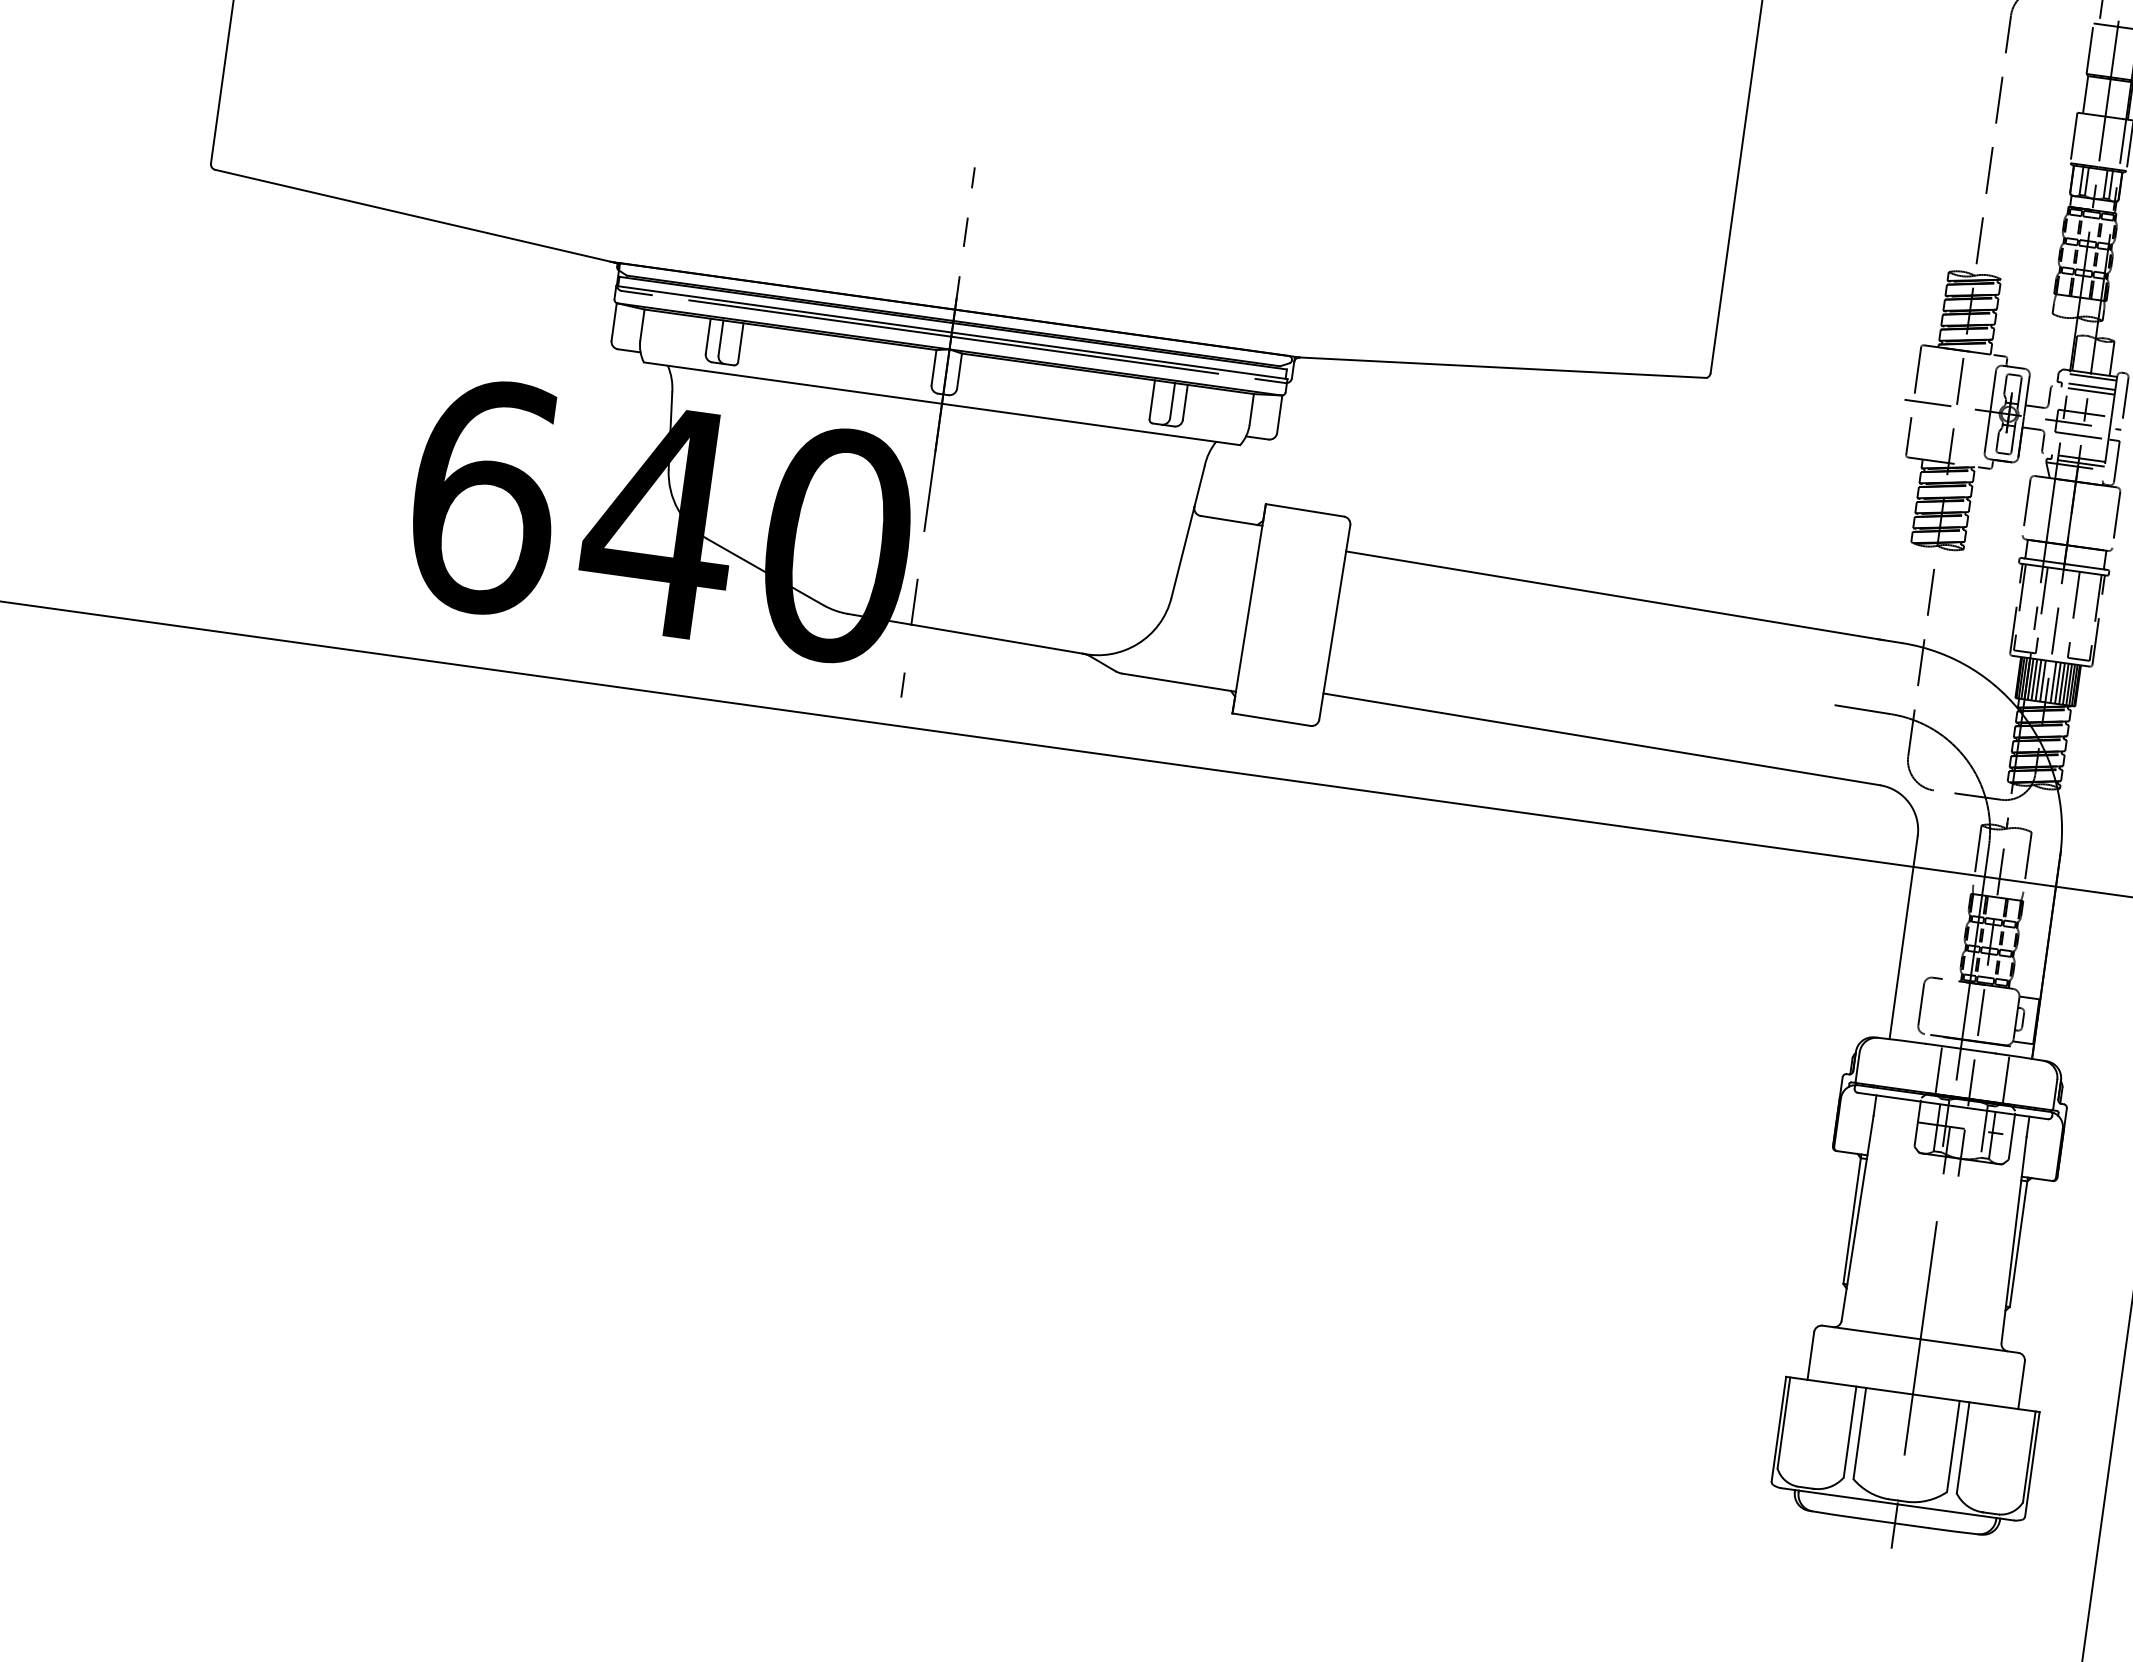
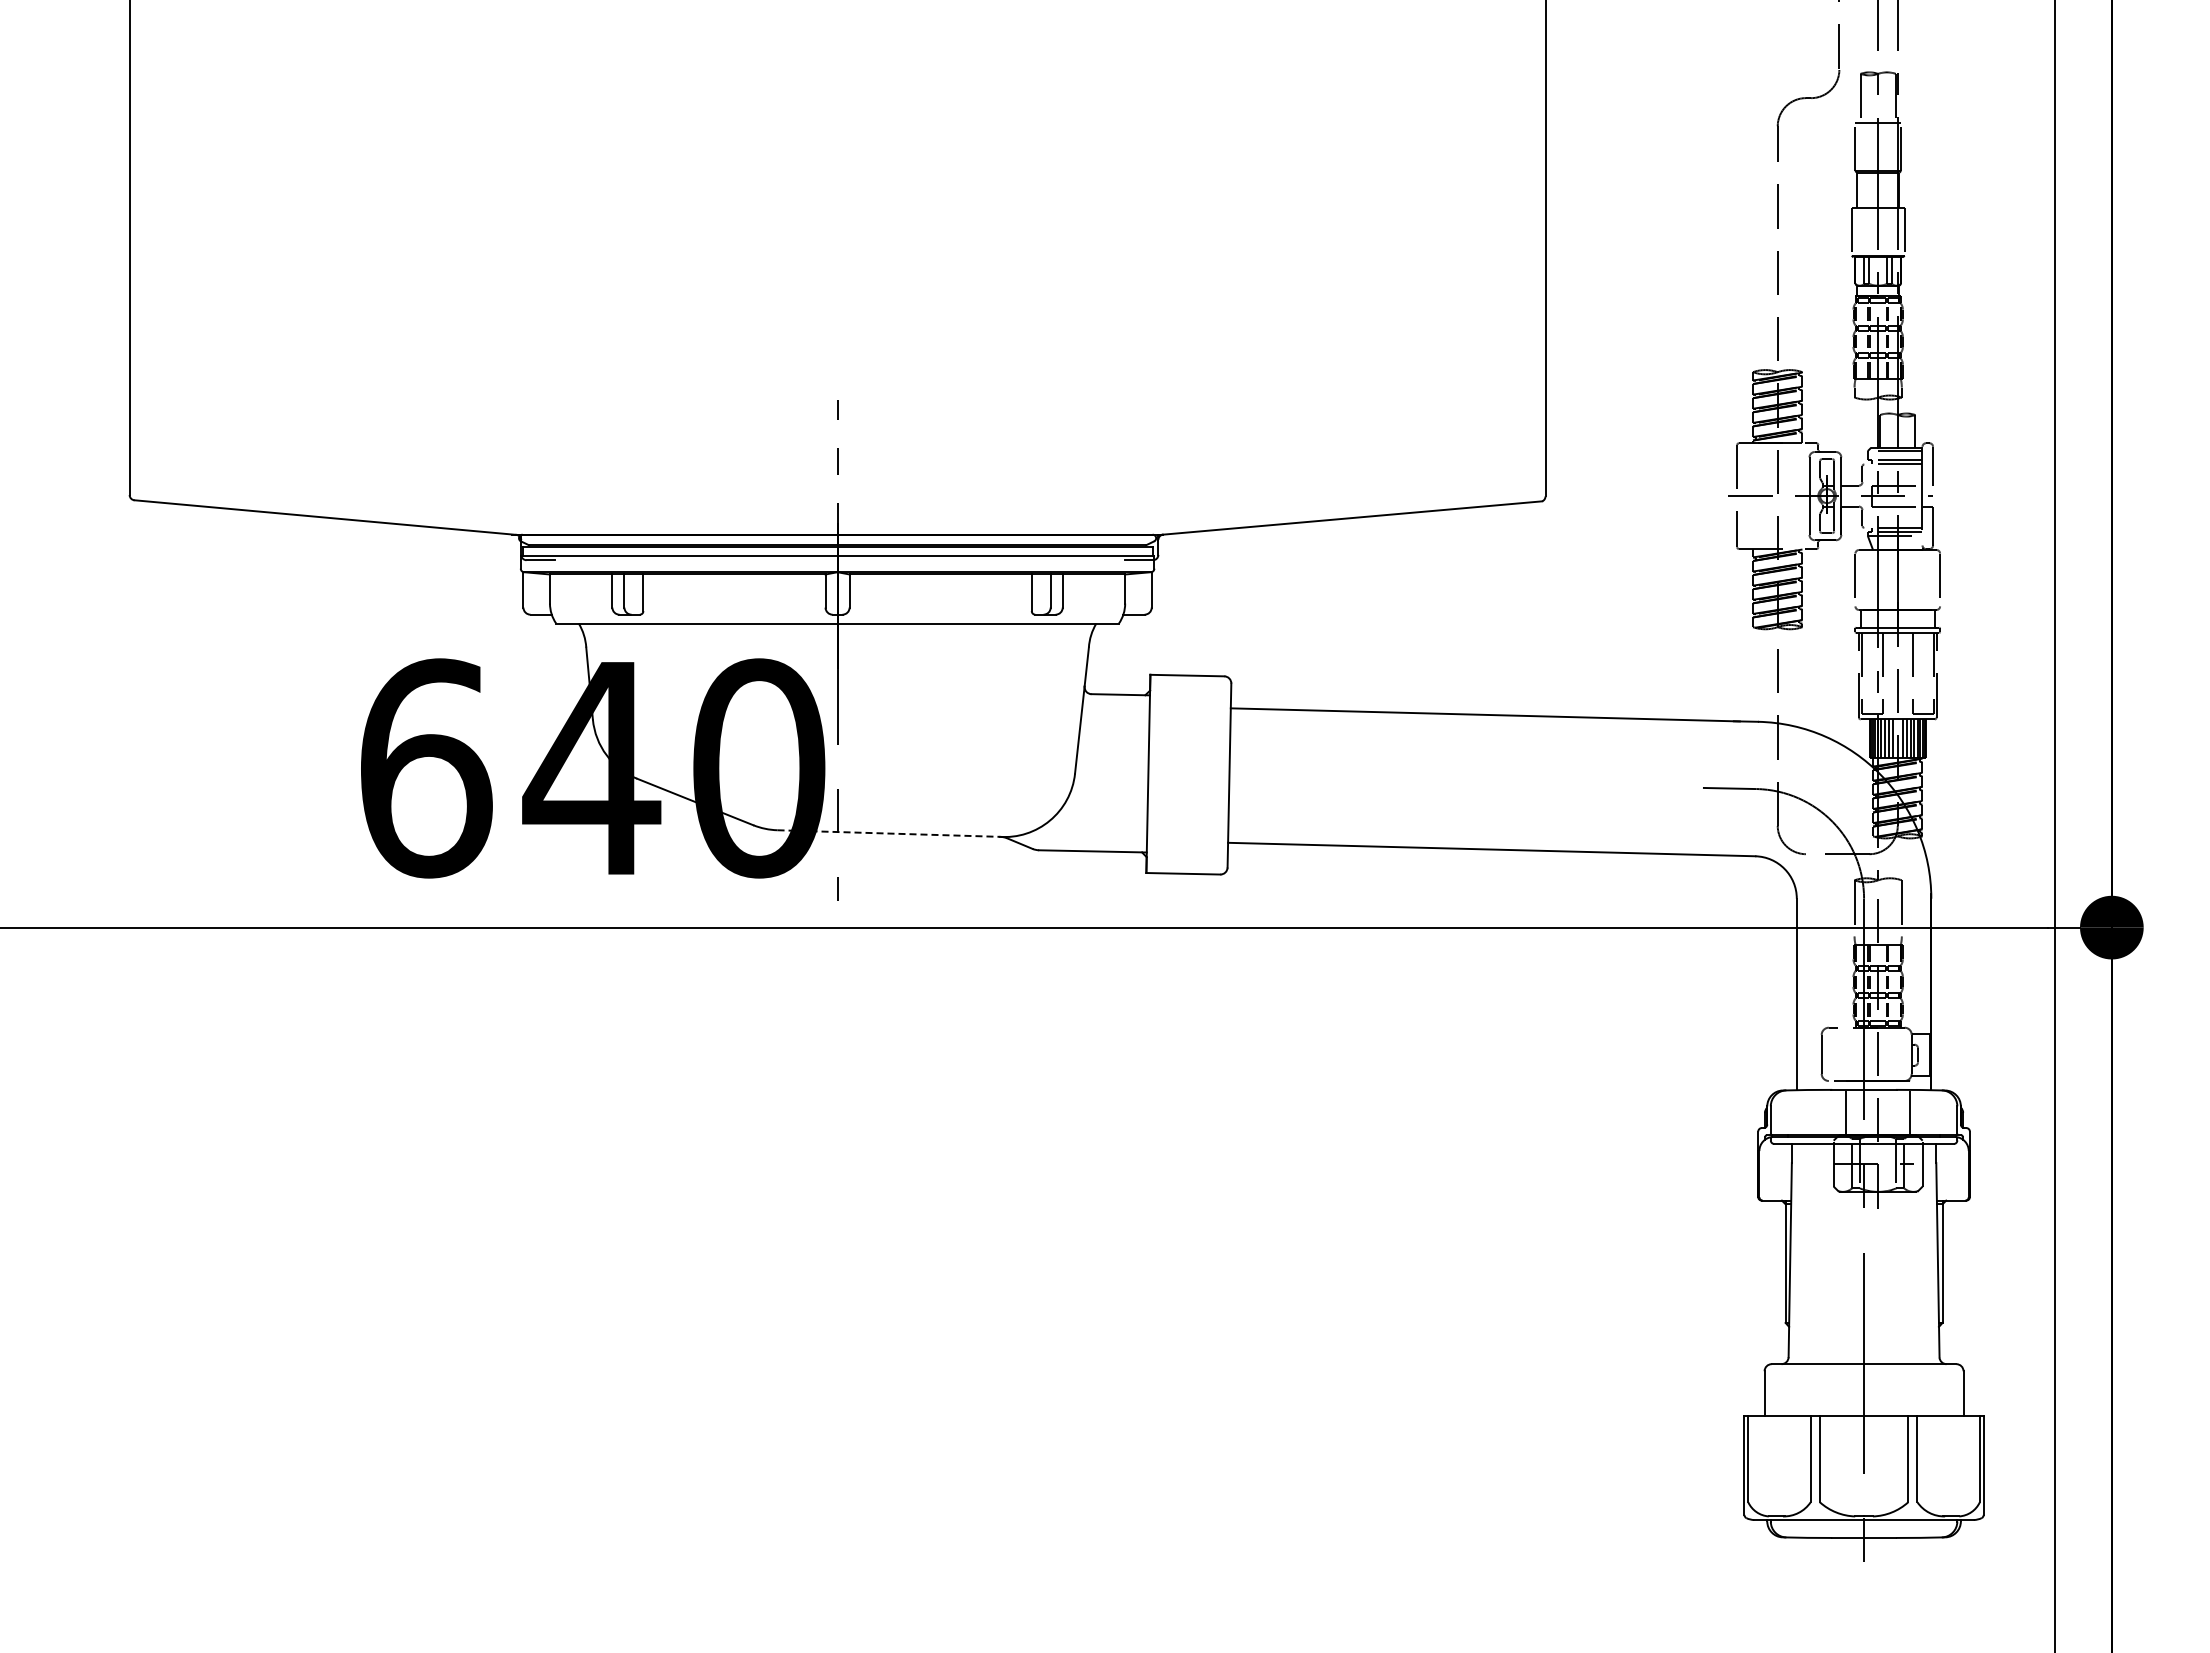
line: (953, 337) -> (839, 560), removed
line: (966, 633) -> (889, 833), solid -> dashed

